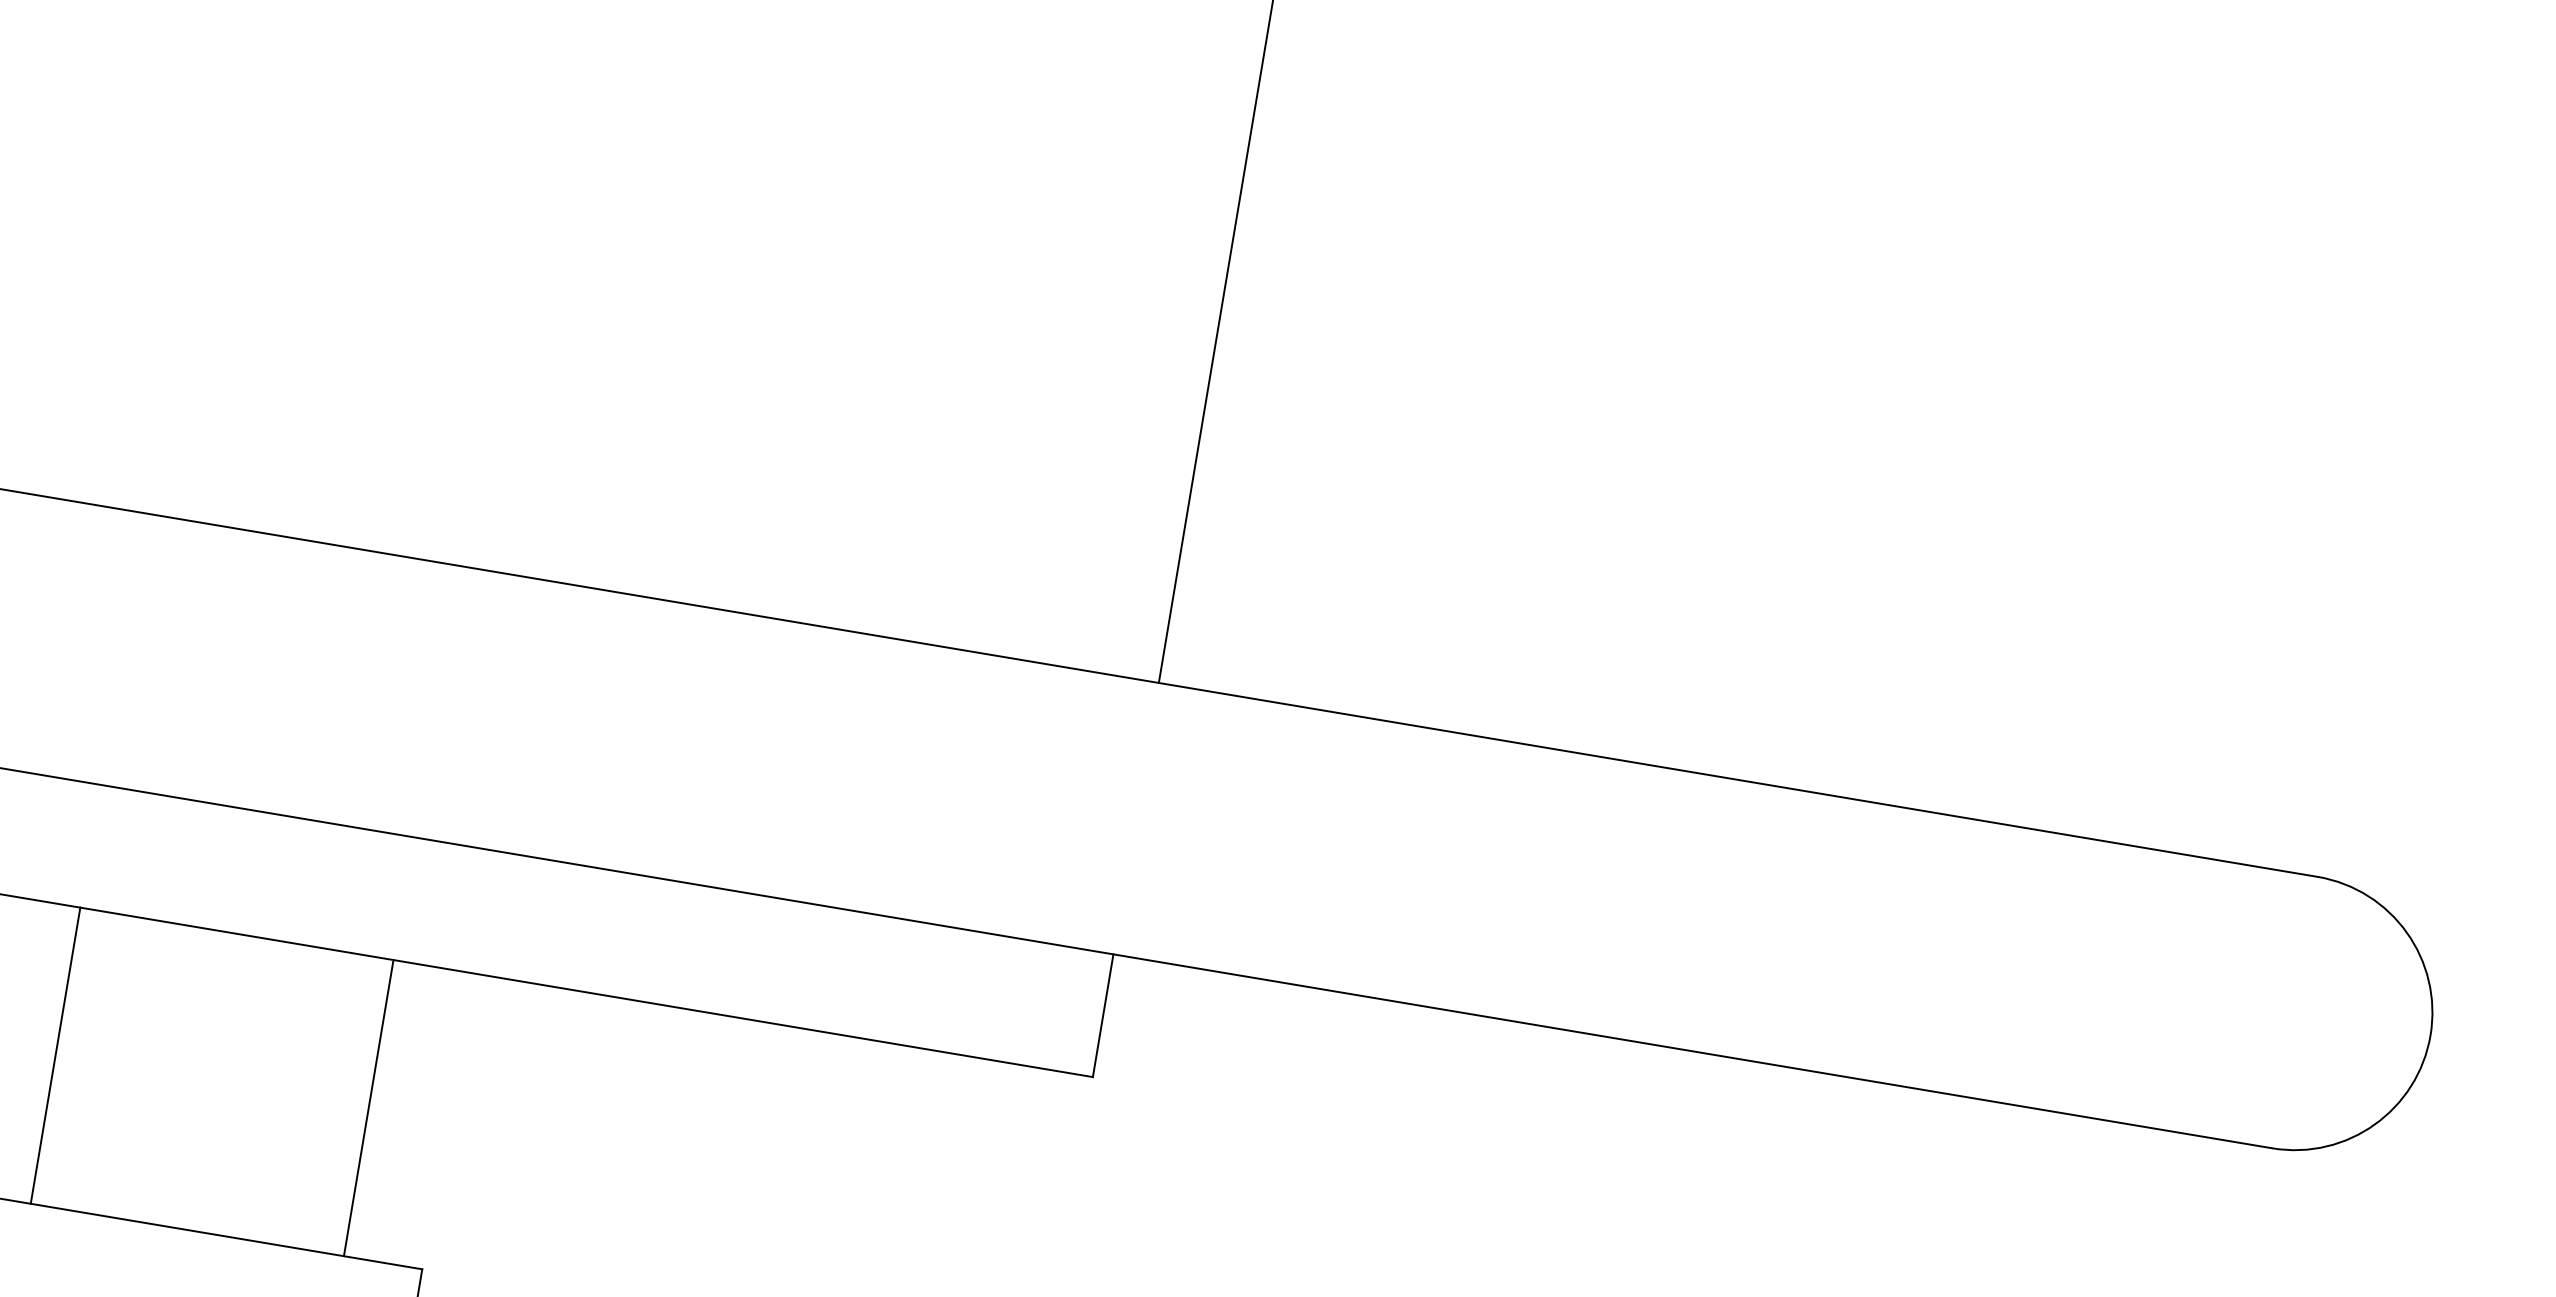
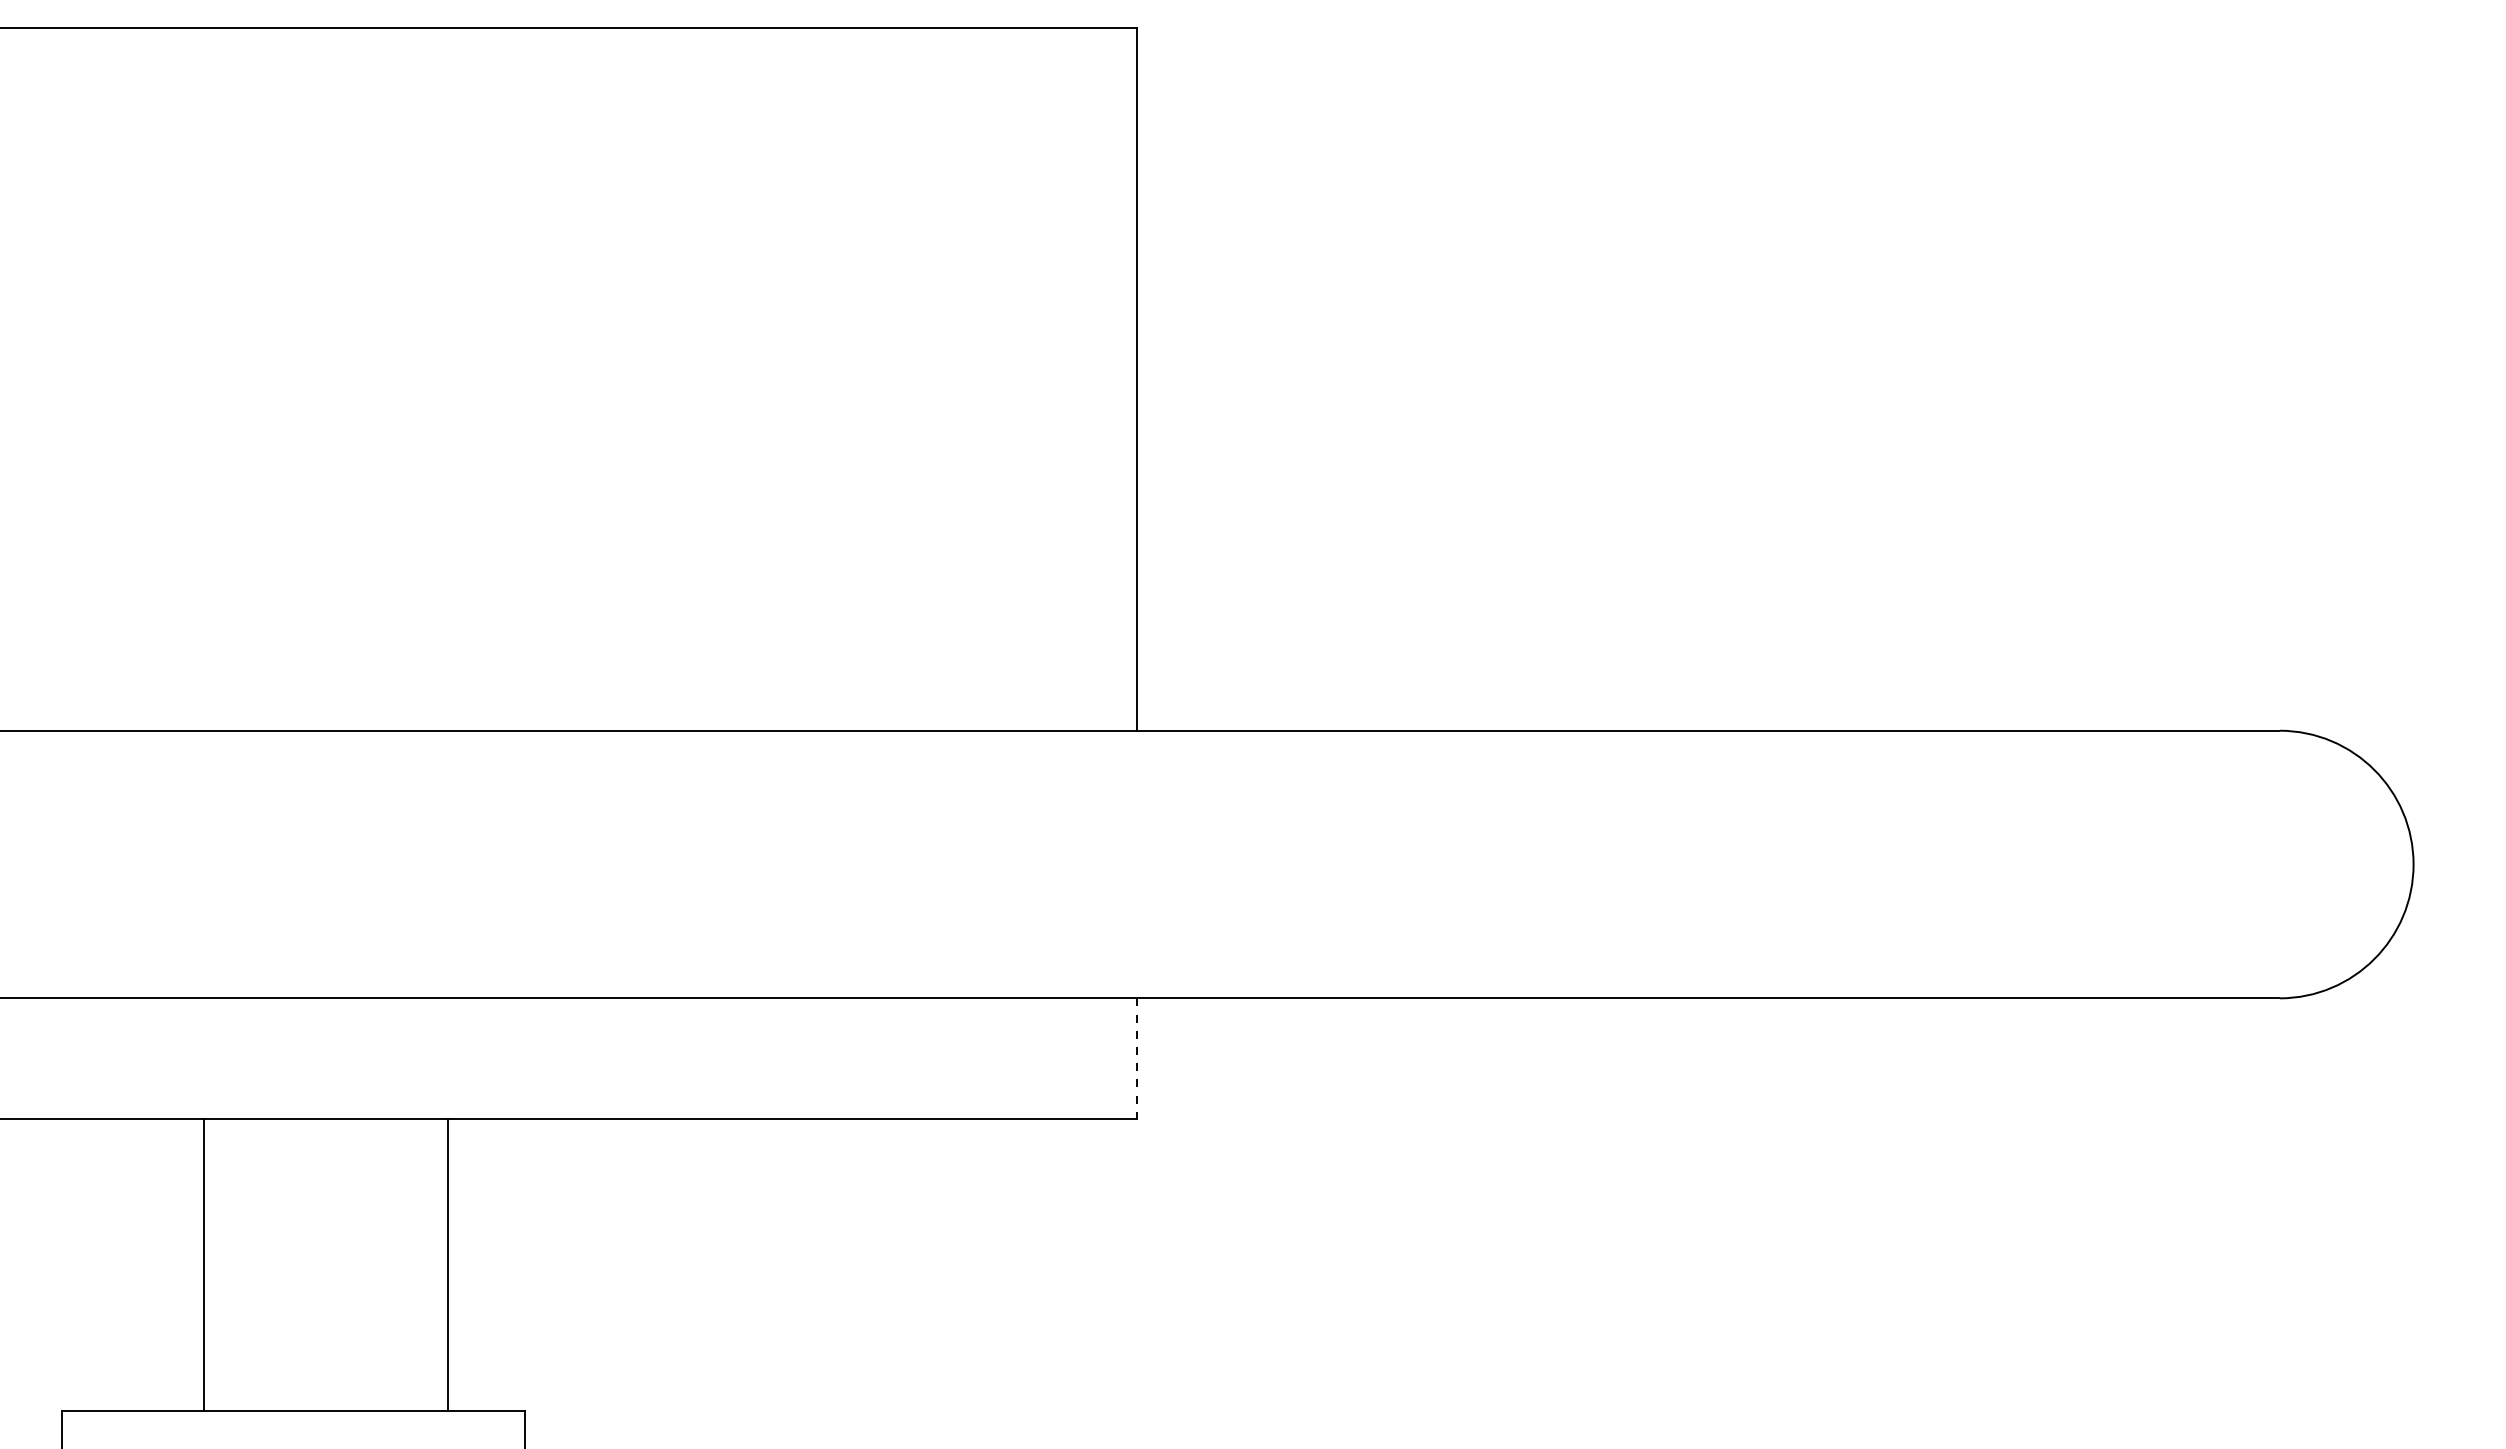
line: (1103, 1016) -> (1137, 1059), solid -> dashed
line: (55, 1055) -> (204, 1265), moved

